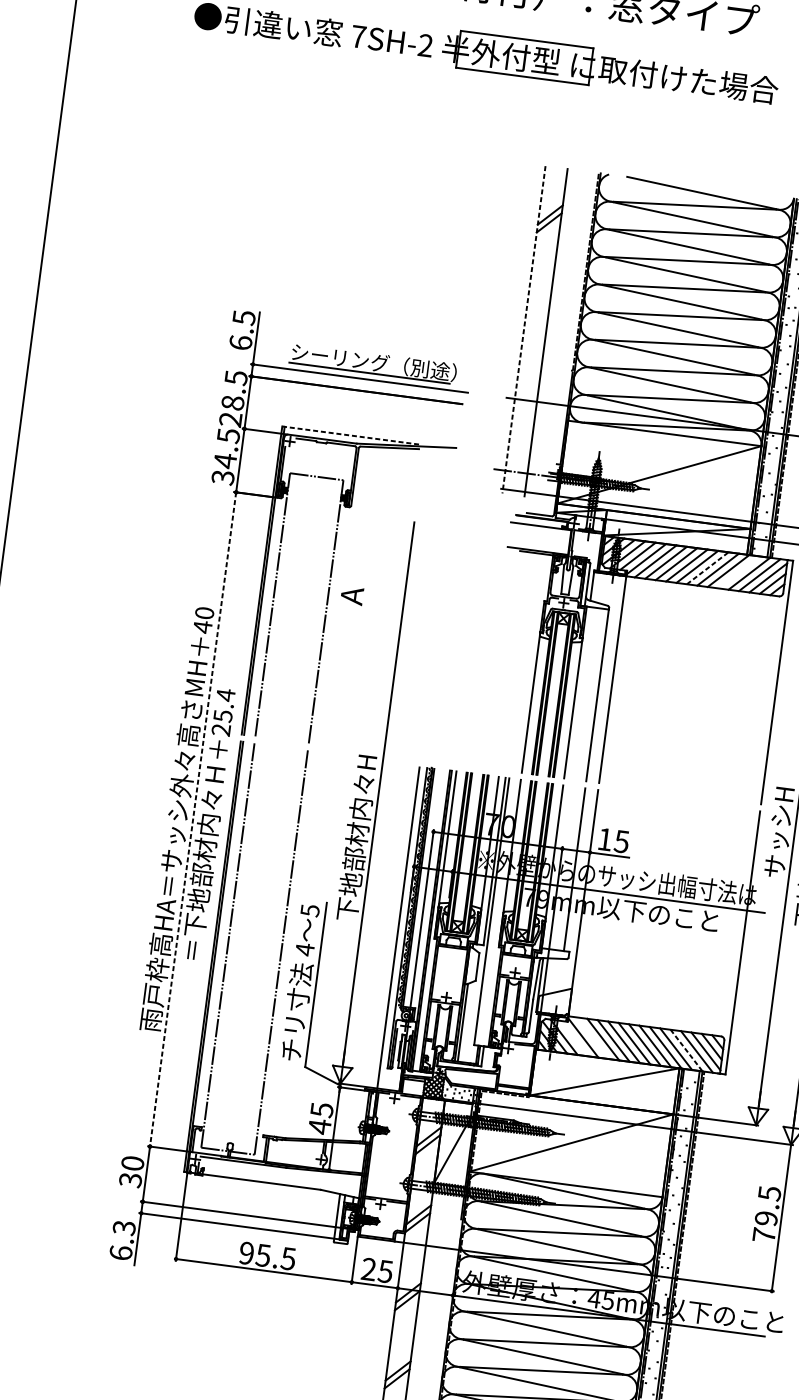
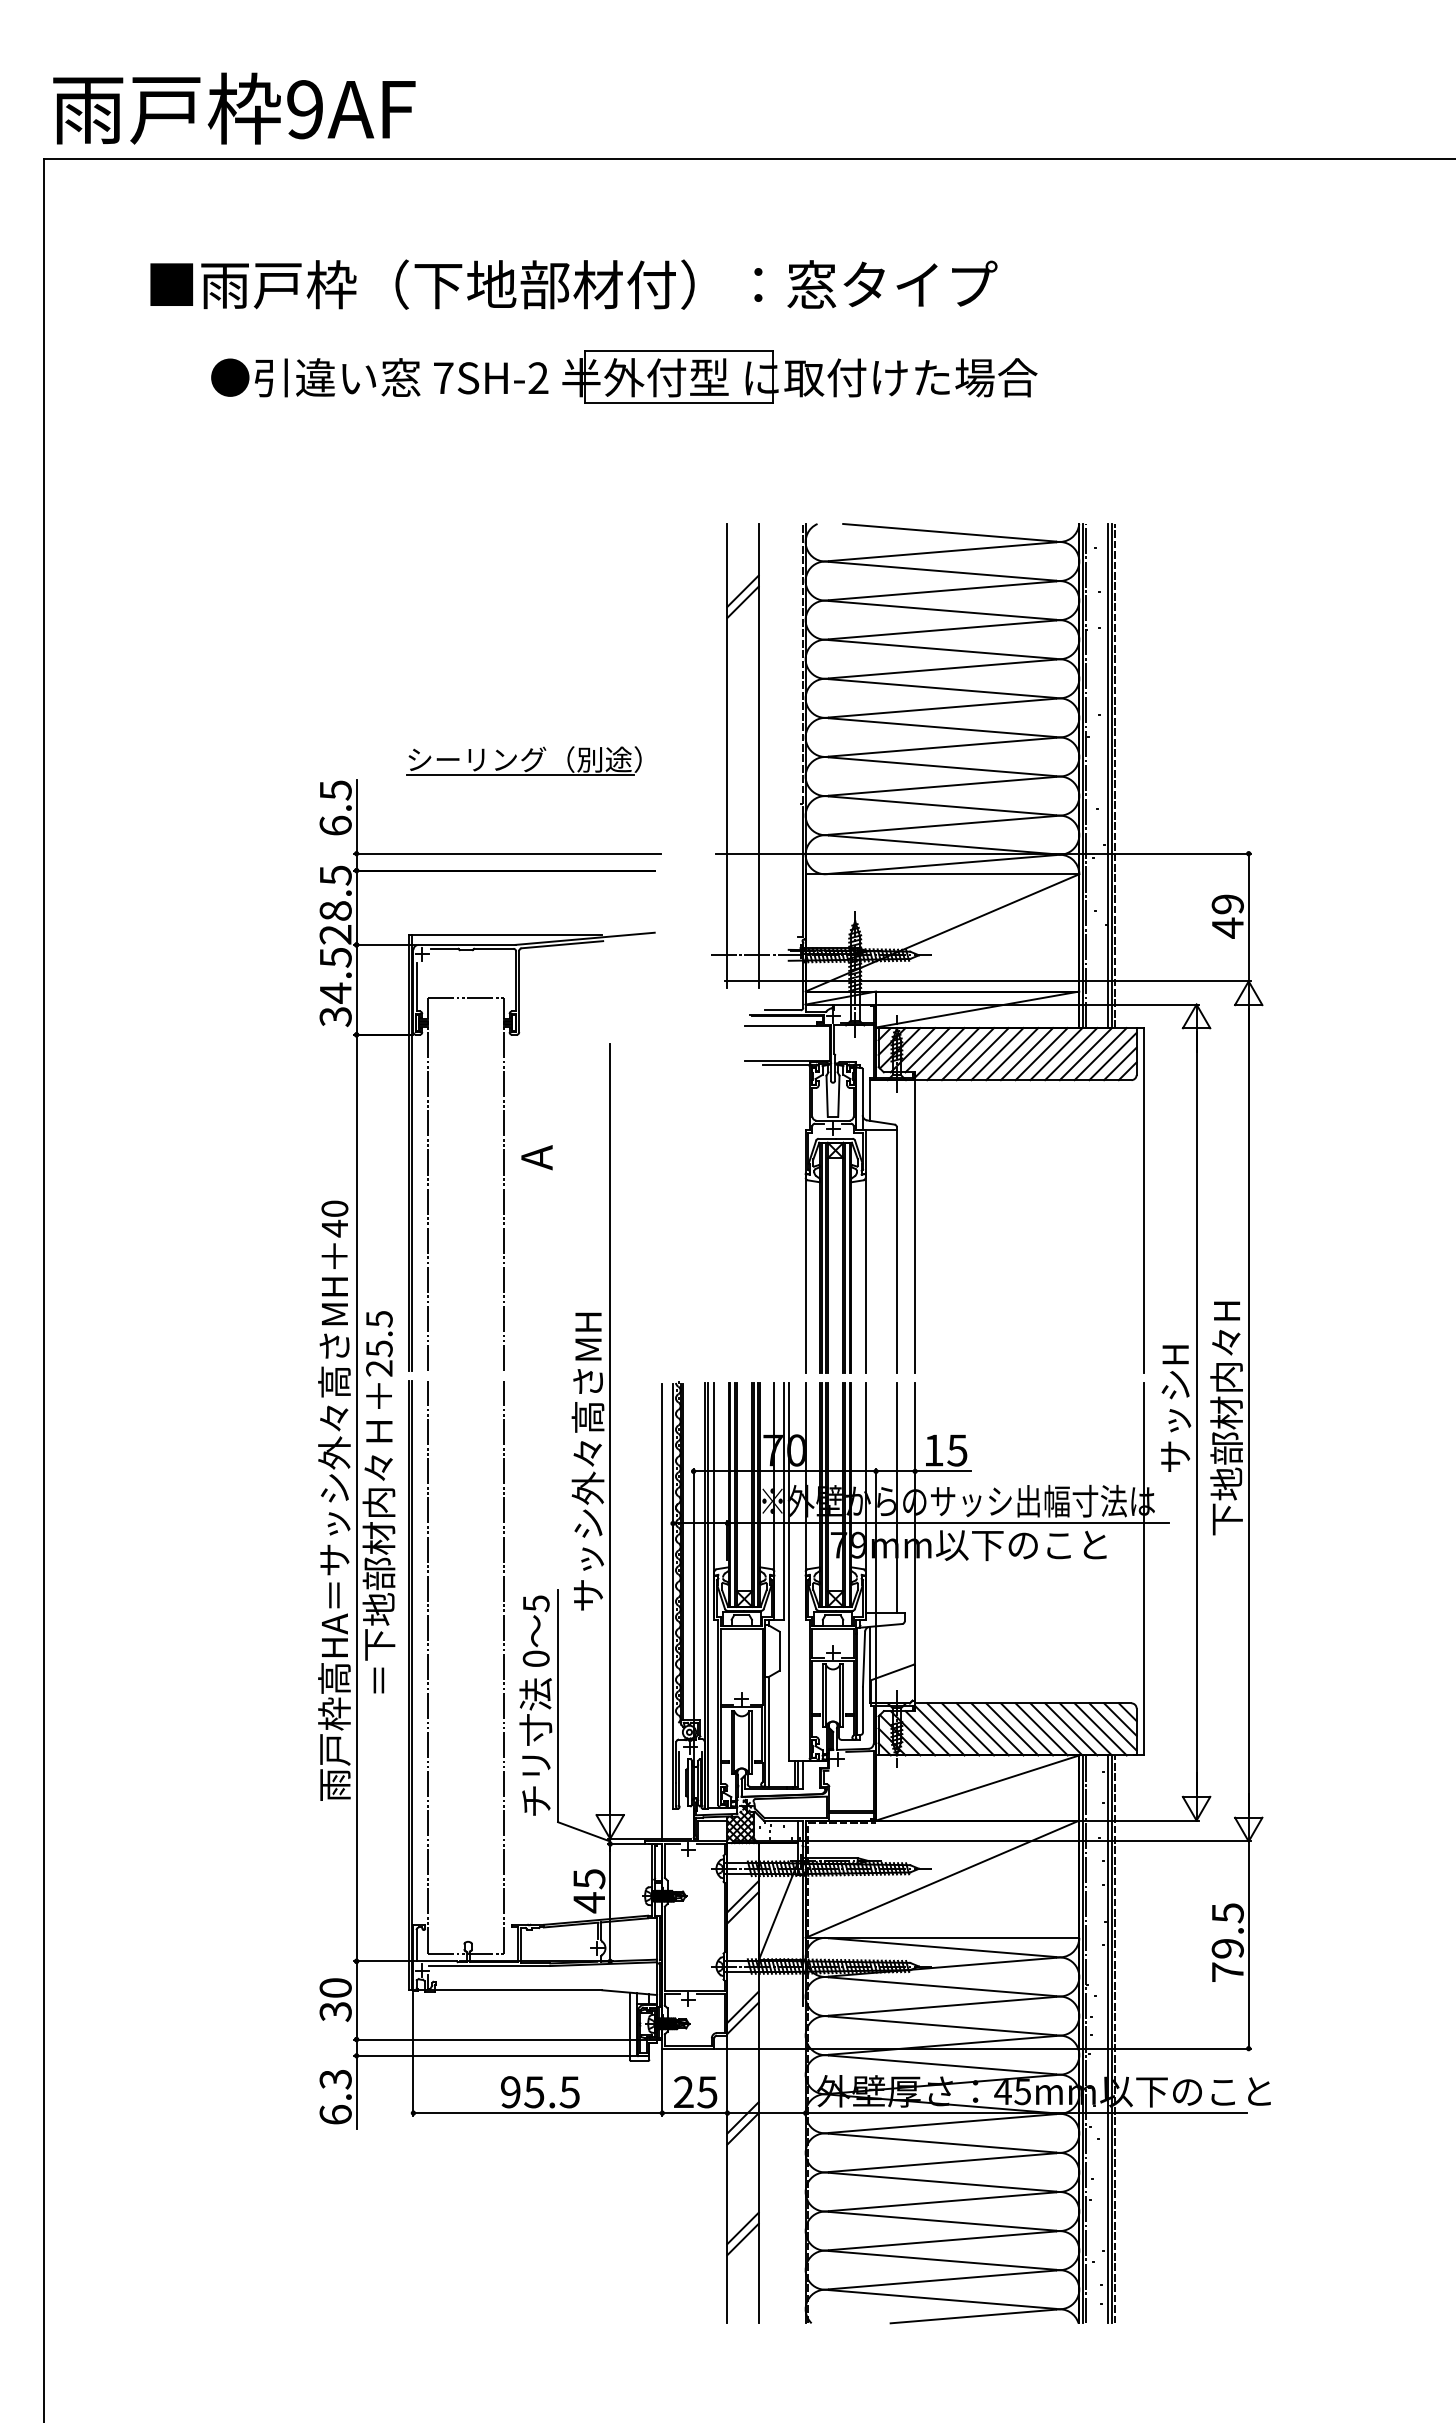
line: (524, 329) -> (727, 755), dashed -> solid
part: (373, 362) -> (523, 760), moved
line: (350, 435) -> (505, 934), dashed -> solid
line: (707, 568) -> (1026, 1054), dashed -> solid
line: (739, 572) -> (1071, 1054), added
text: (225, 695) -> (379, 1319), 25.4 -> 25.5
text: (359, 815) -> (587, 1461), 下地部材内々H -> サッシ外々高さMH
line: (193, 819) -> (356, 1498), dashed -> solid
text: (304, 949) -> (535, 1658), 4 -> 0
line: (574, 1038) -> (927, 1733), added
line: (593, 1038) -> (953, 1729), added
line: (686, 1050) -> (1085, 1729), dashed -> solid

